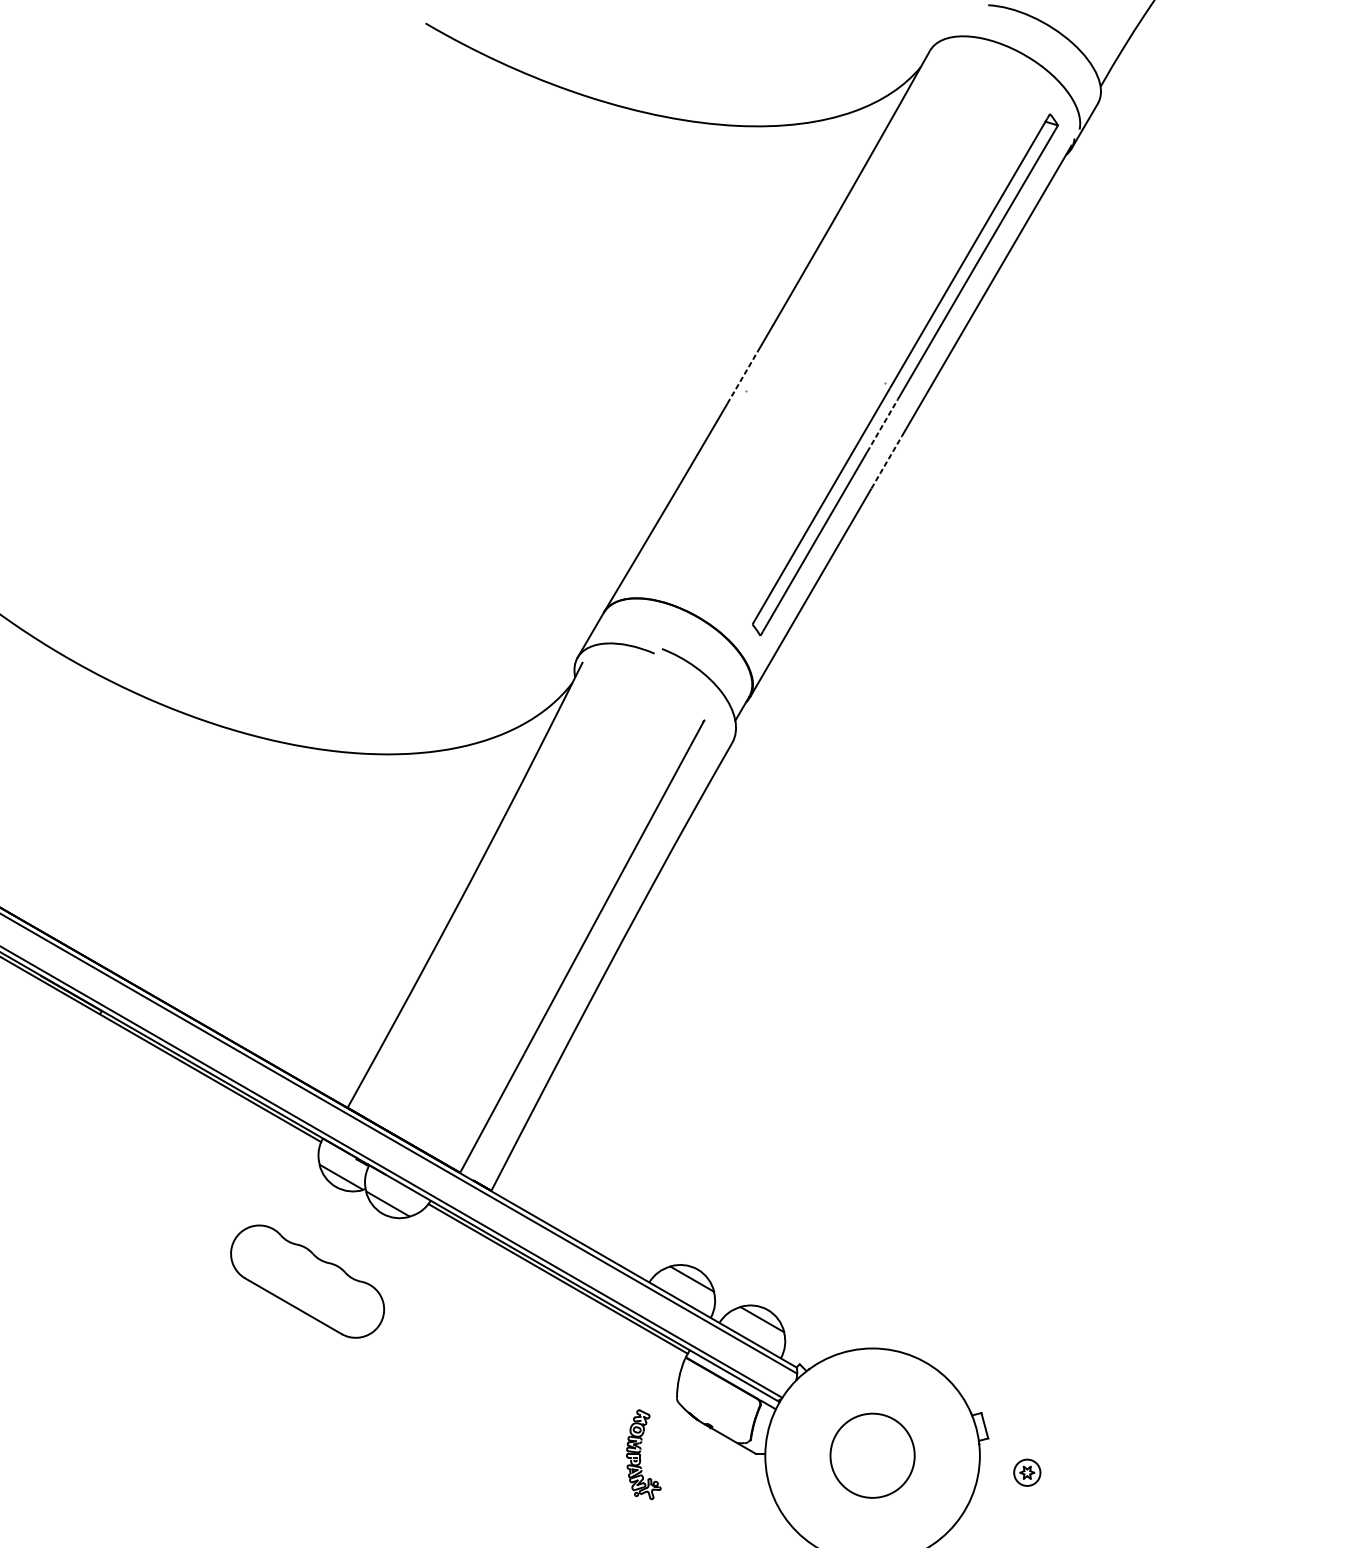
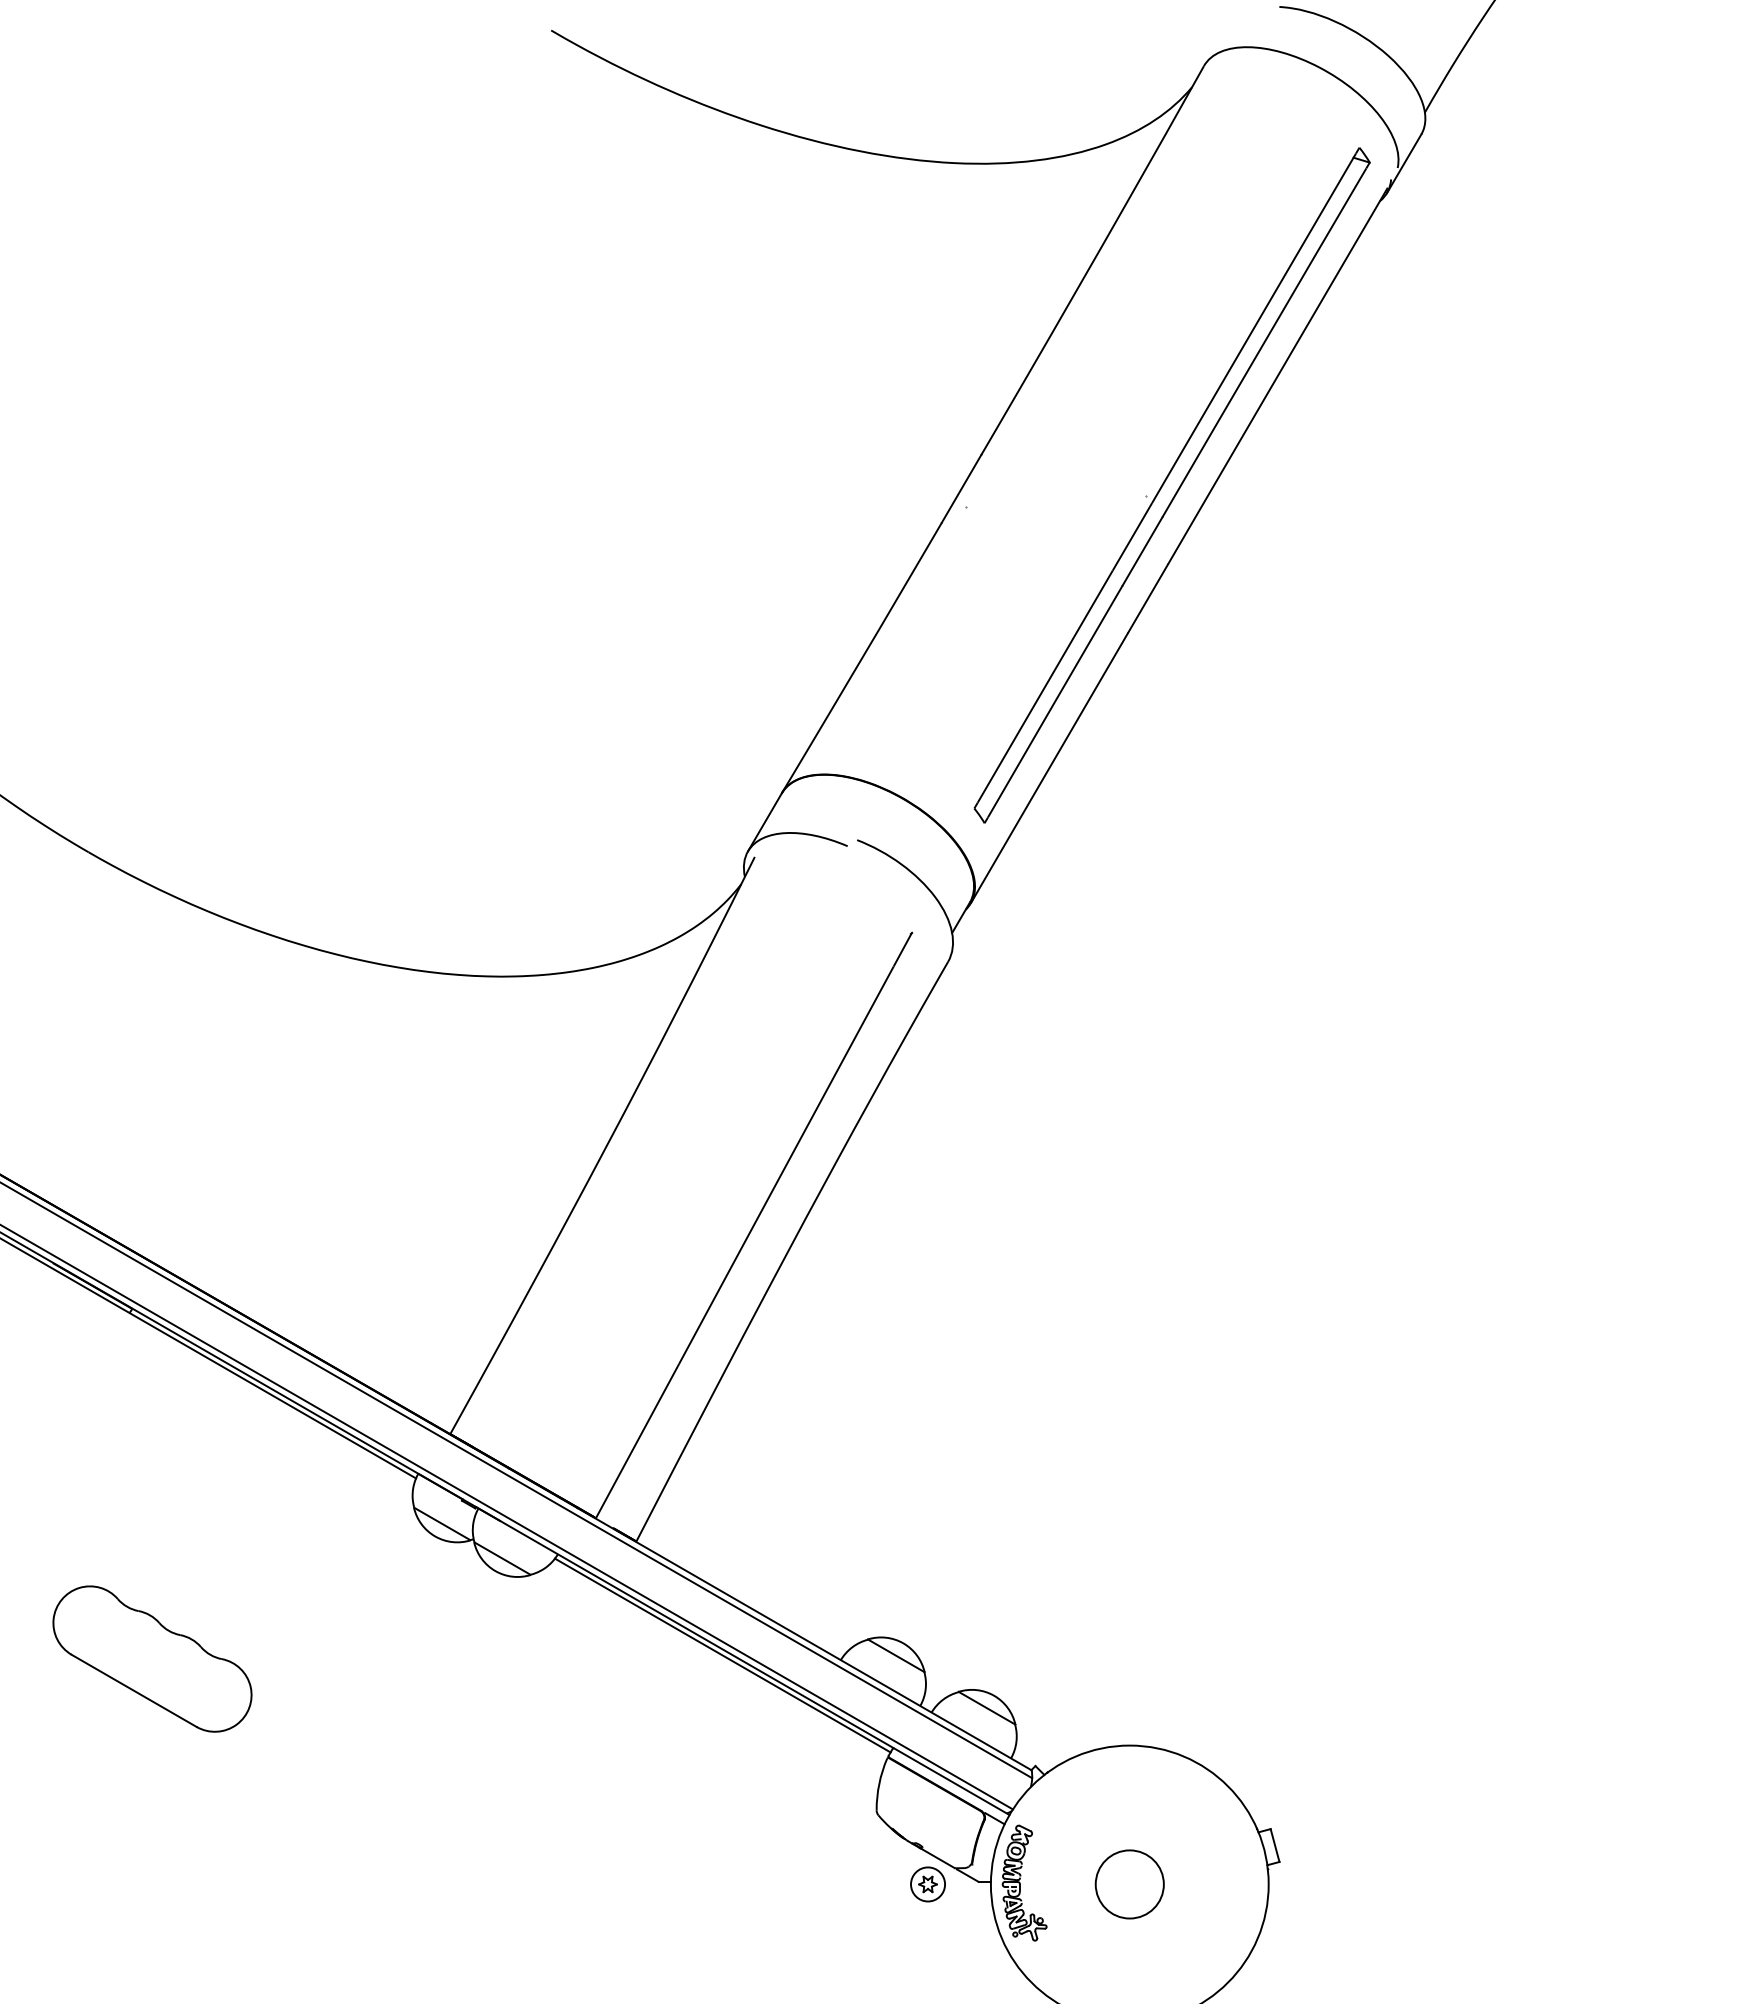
line: (742, 377) -> (961, 488), dashed -> solid
line: (882, 425) -> (1142, 550), dashed -> solid
line: (887, 462) -> (1148, 598), dashed -> solid
part: (307, 1281) -> (152, 1658), moved
part: (643, 1454) -> (1024, 1882), moved
circle: (872, 1455) -> (1129, 1884), size x0.62
part: (1026, 1472) -> (927, 1884), moved

